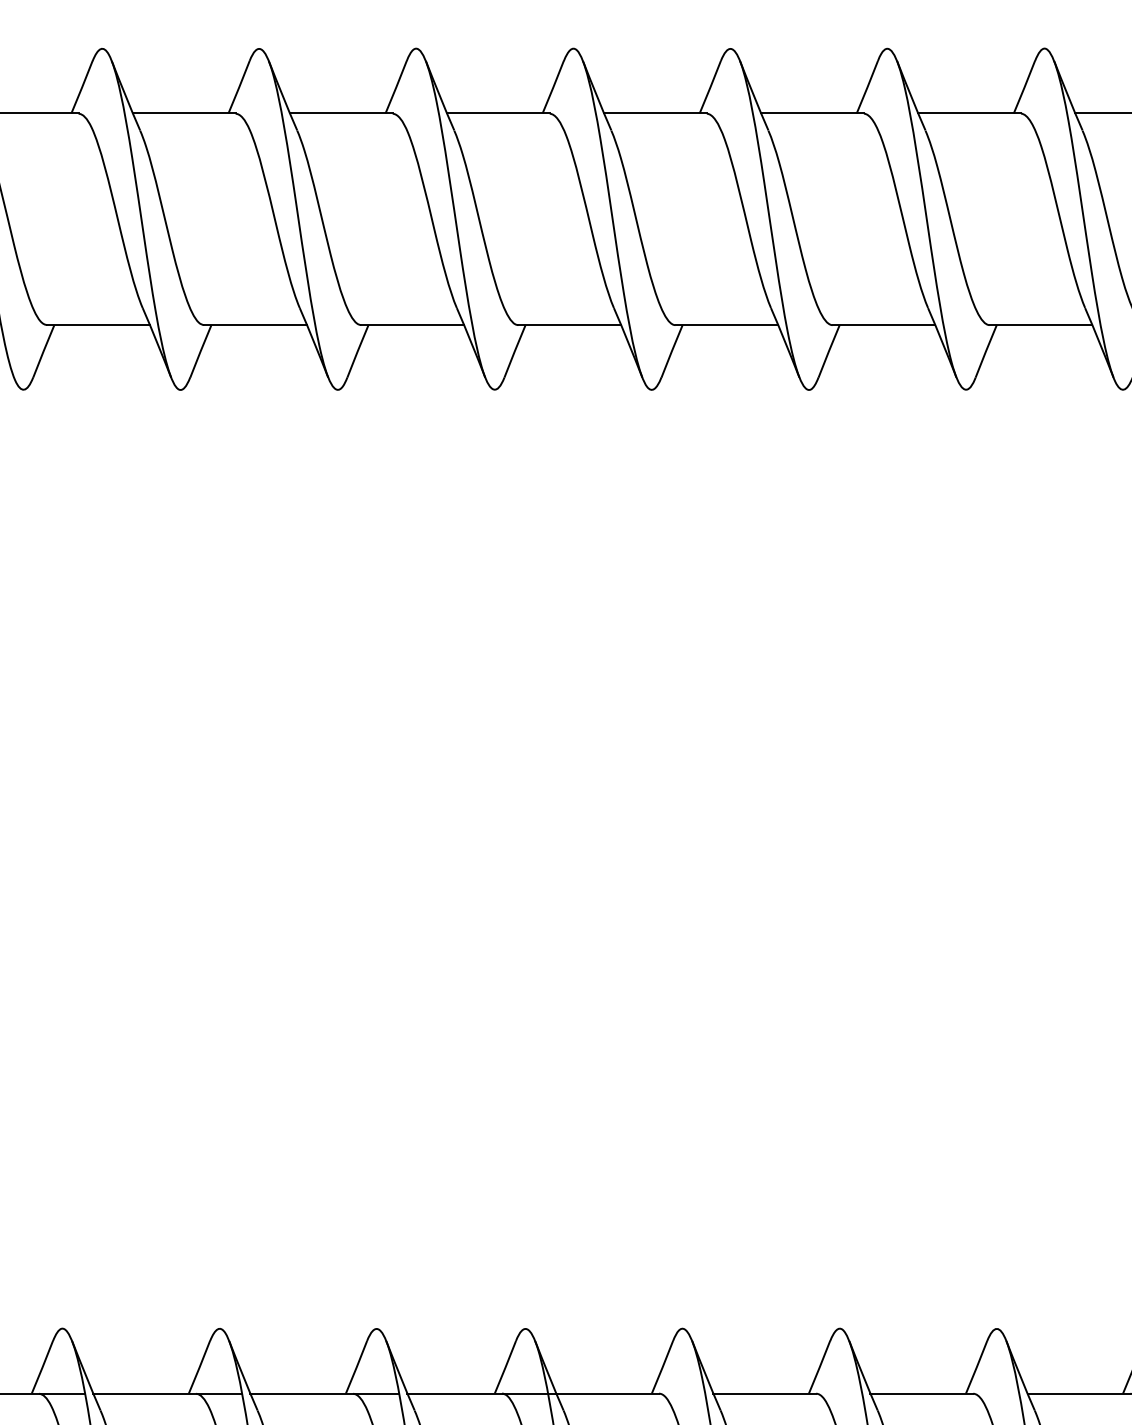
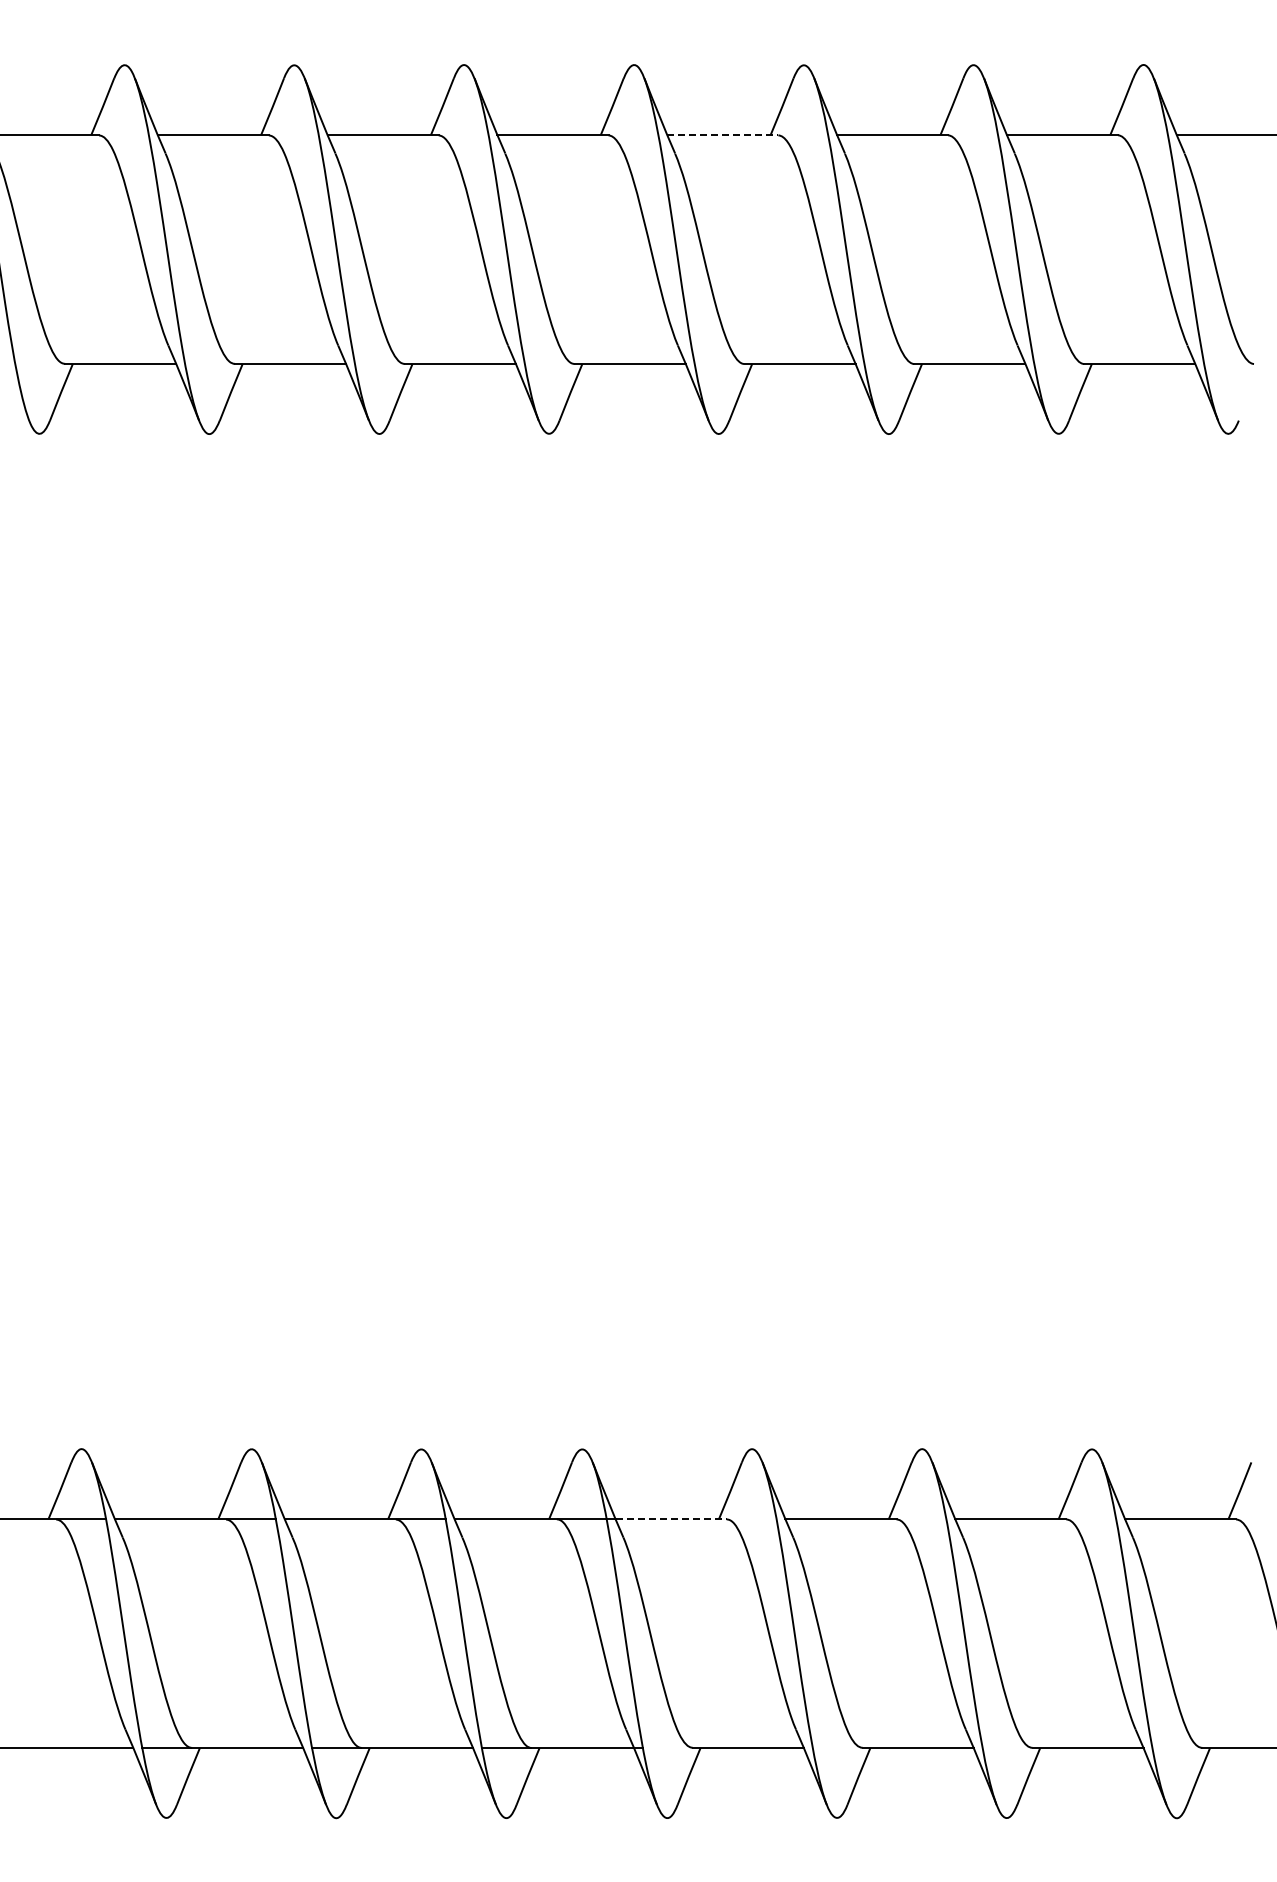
line: (655, 113) -> (722, 135), solid -> dashed
line: (608, 1393) -> (671, 1519), solid -> dashed

